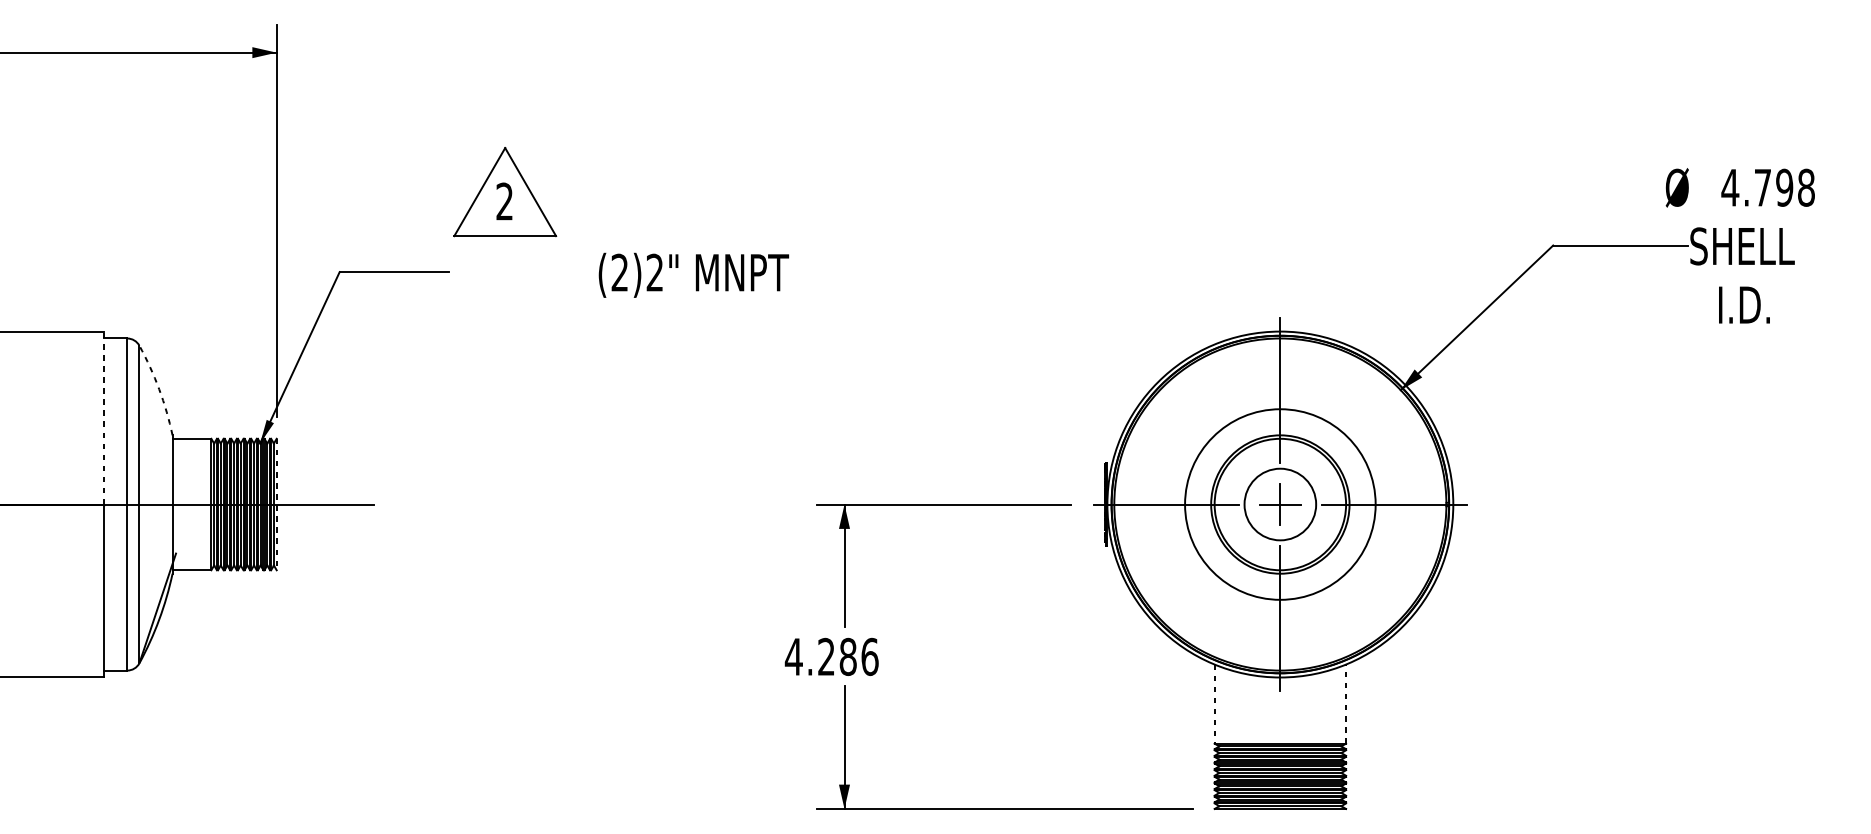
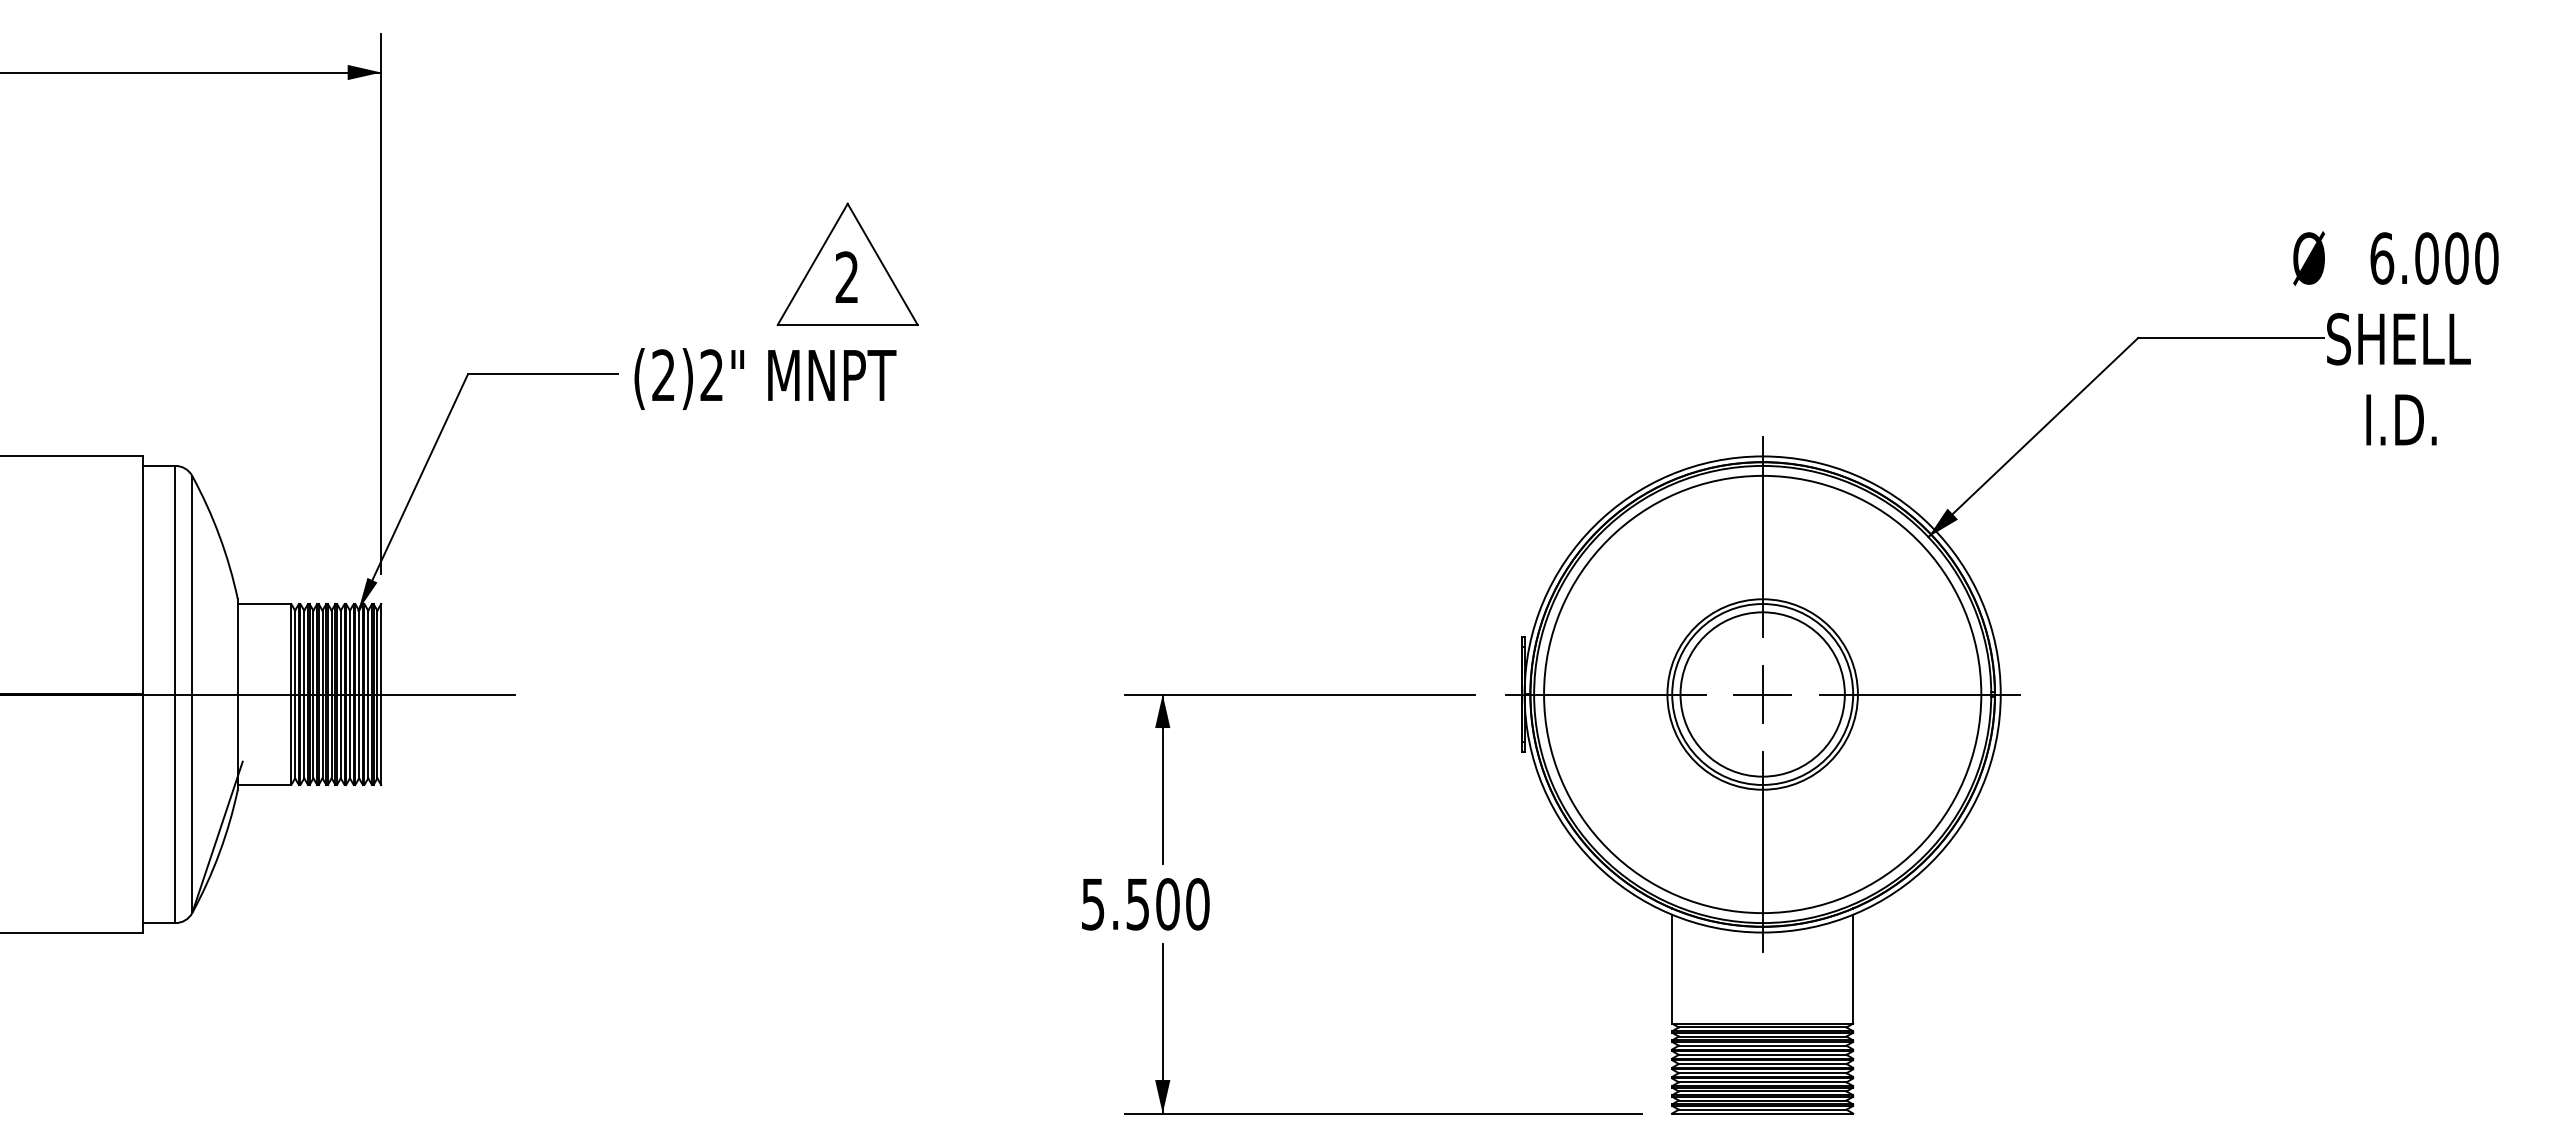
text: (1767, 187) -> (2433, 258), 4.798 -> 6.000
part: (505, 192) -> (847, 264), moved
text: (693, 274) -> (765, 378), moved
arc: (159, 389) -> (219, 535), dashed -> solid
line: (104, 417) -> (143, 574), dashed -> solid
circle: (1280, 504) -> (1762, 694), size x1.67
circle: (1280, 504) -> (1762, 694), size x1.67
line: (276, 505) -> (381, 695), dashed -> solid
text: (831, 657) -> (1144, 904), 4.286 -> 5.500
line: (1346, 703) -> (1853, 968), dashed -> solid
line: (1214, 704) -> (1672, 969), dashed -> solid

